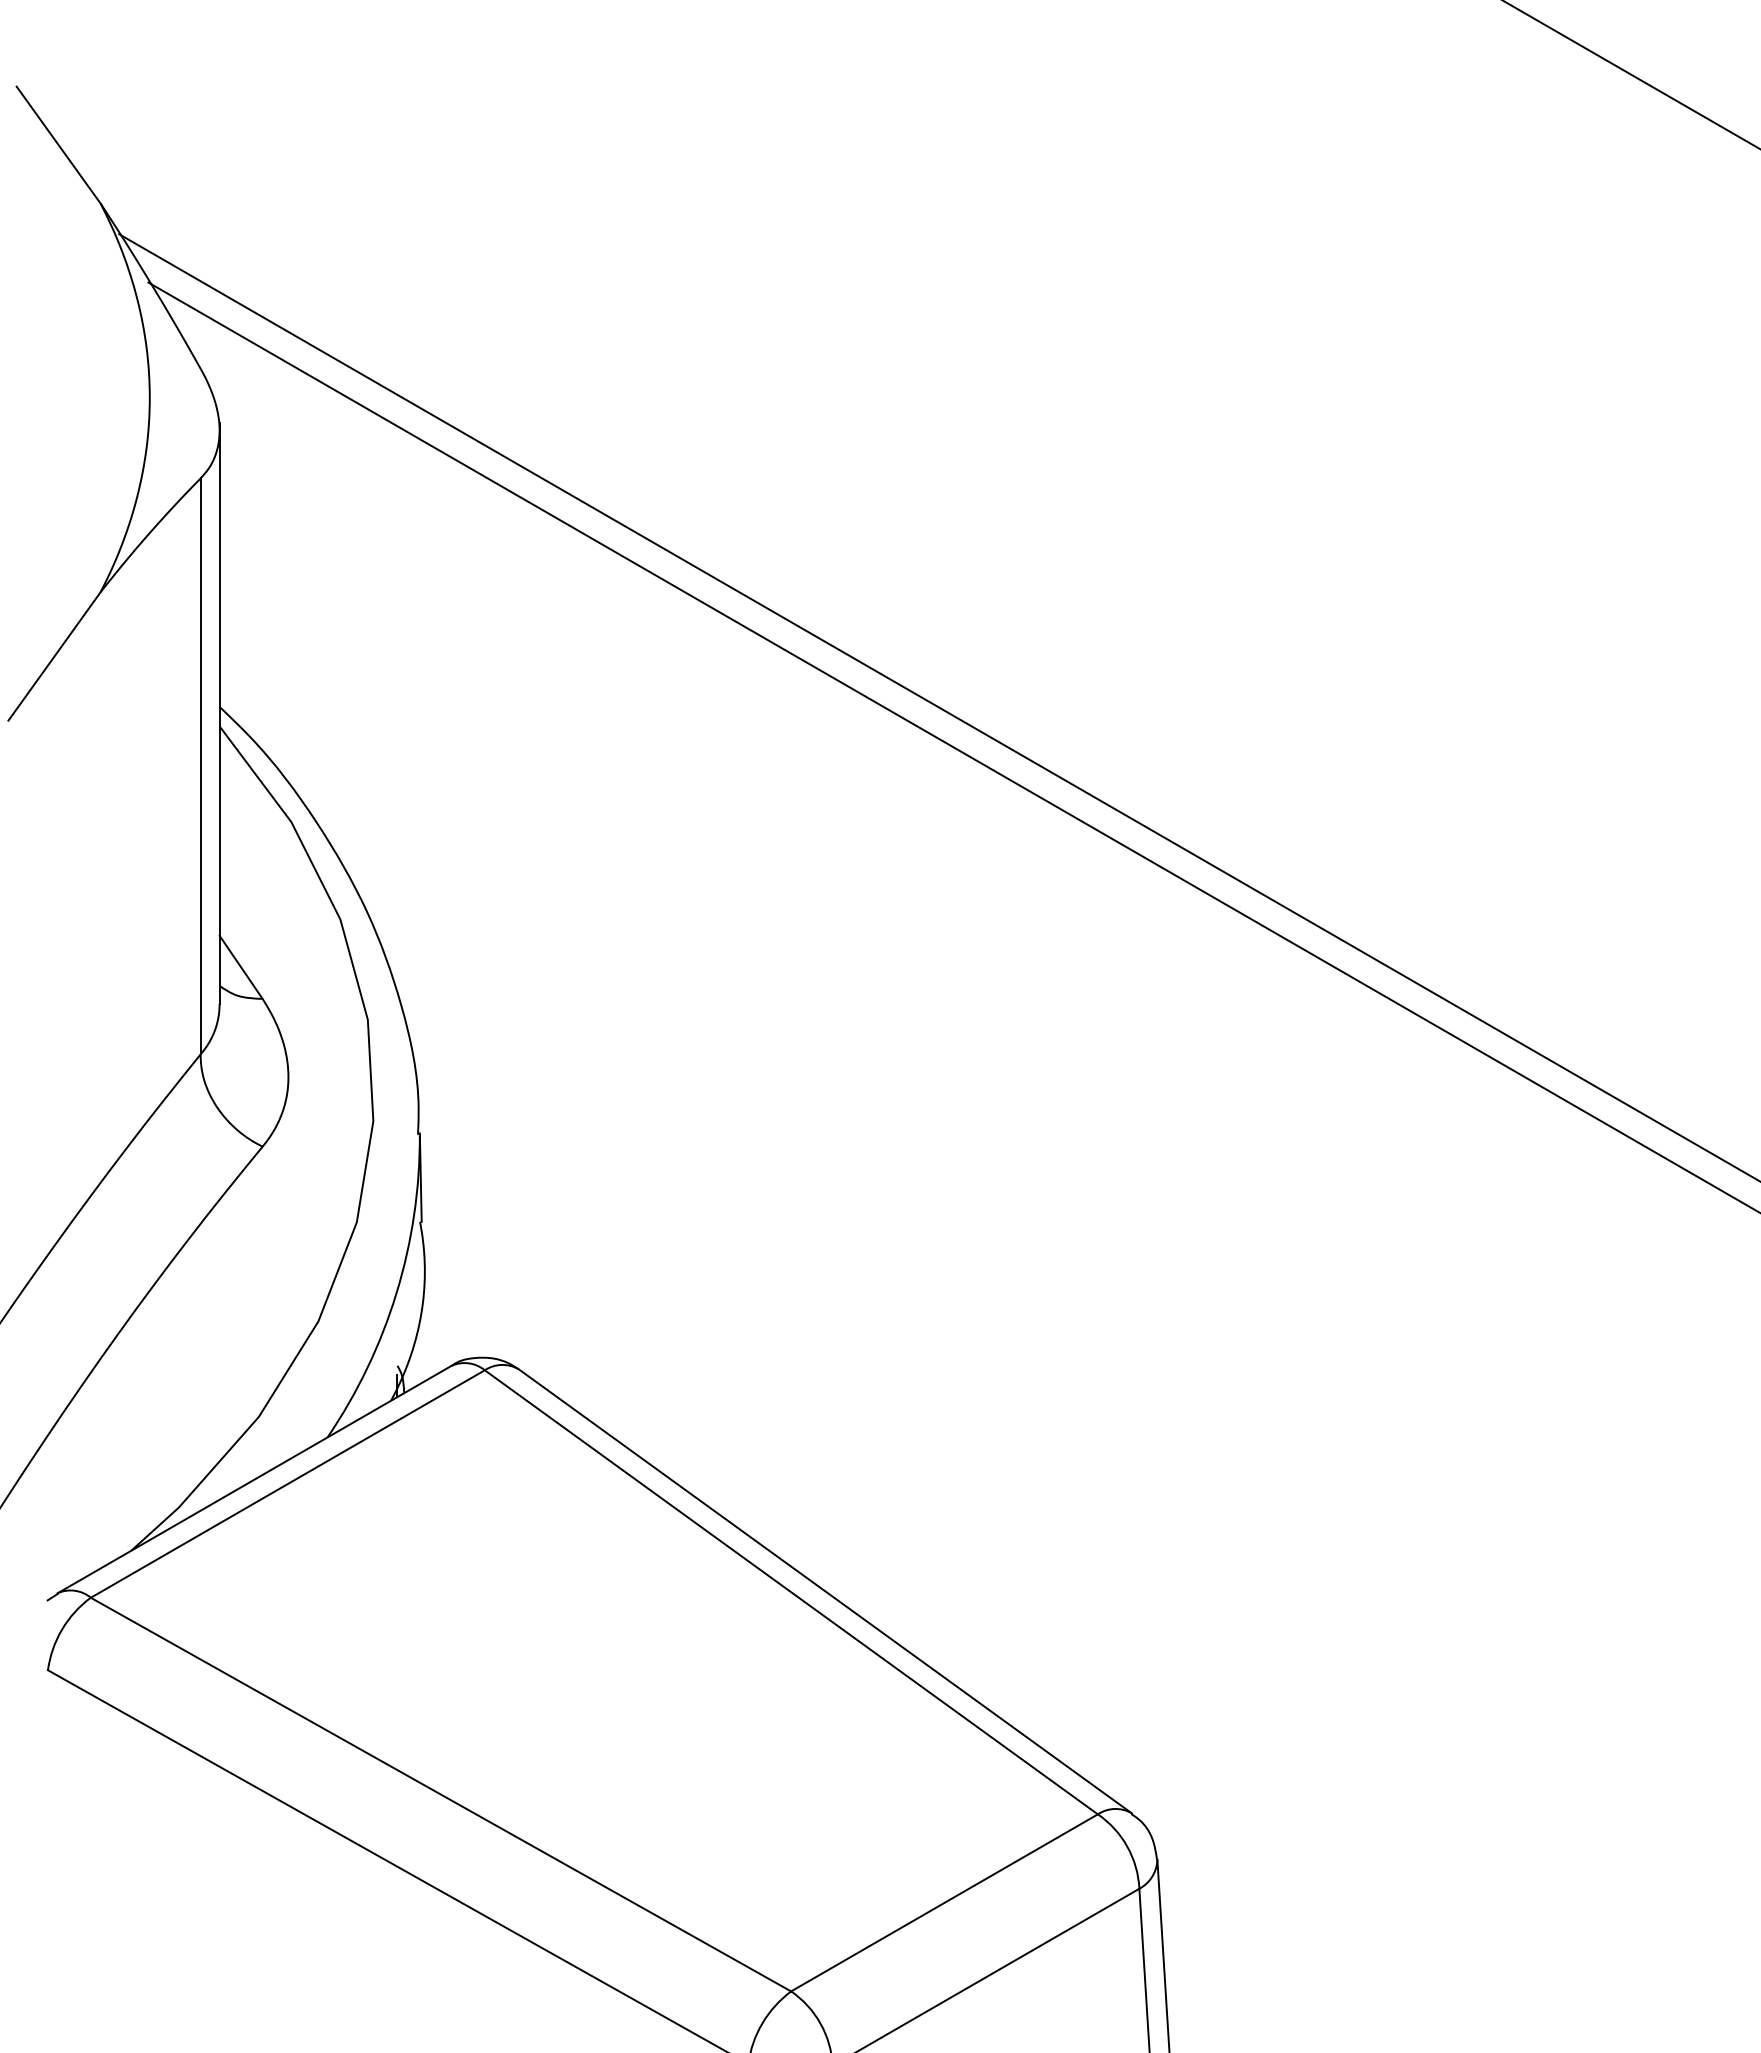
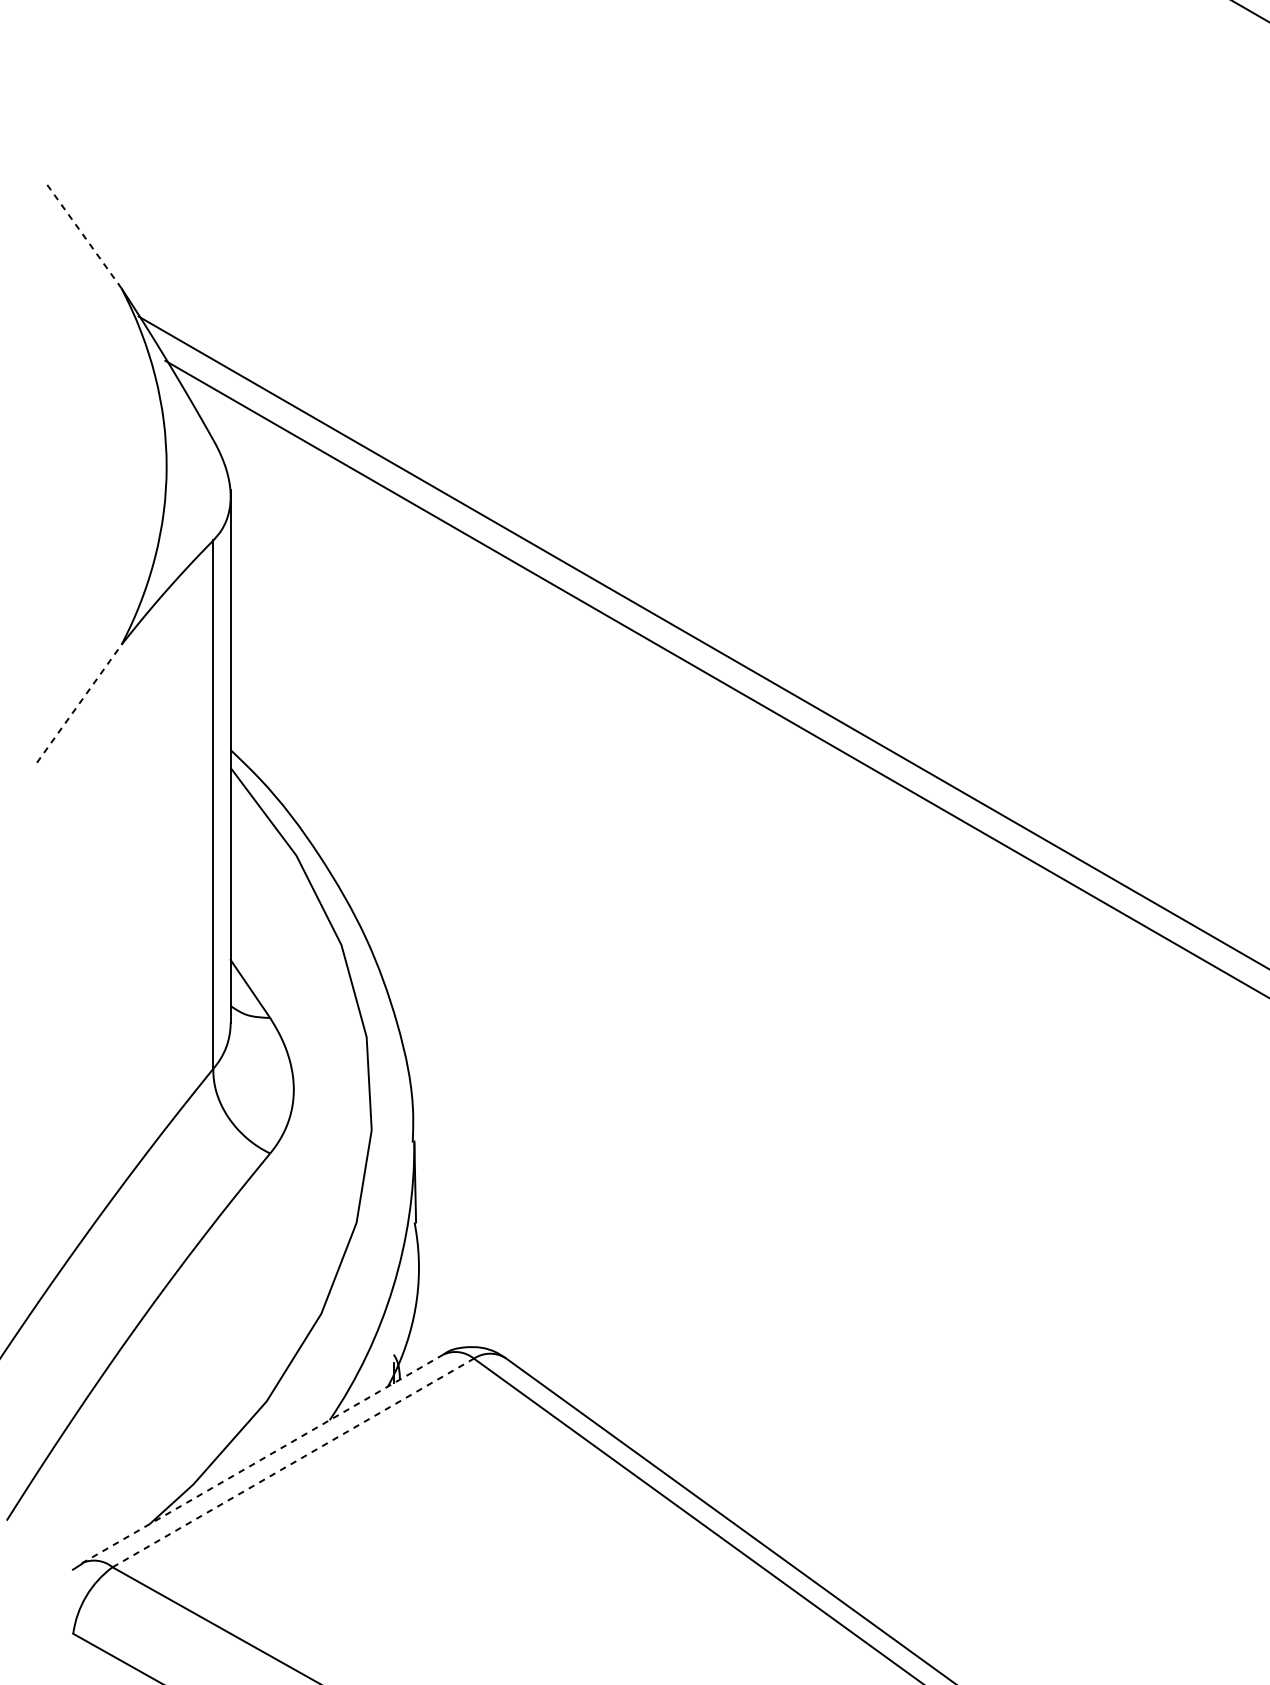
line: (58, 144) -> (82, 234), solid -> dashed
line: (54, 655) -> (79, 702), solid -> dashed
line: (254, 1479) -> (262, 1458), solid -> dashed
line: (288, 1483) -> (293, 1462), solid -> dashed

